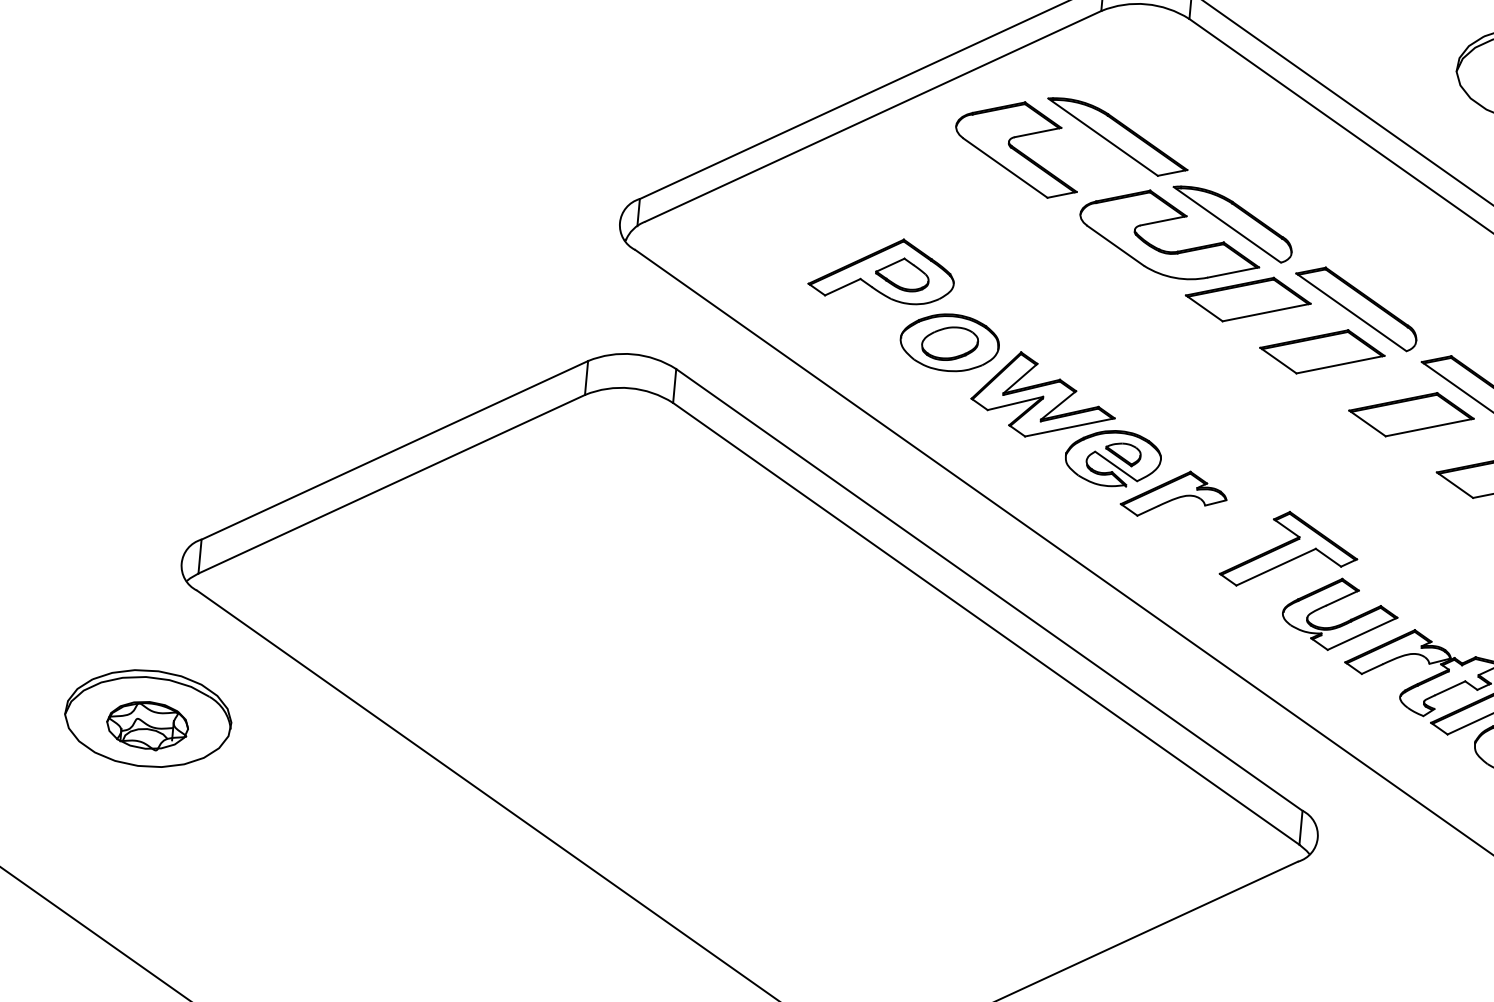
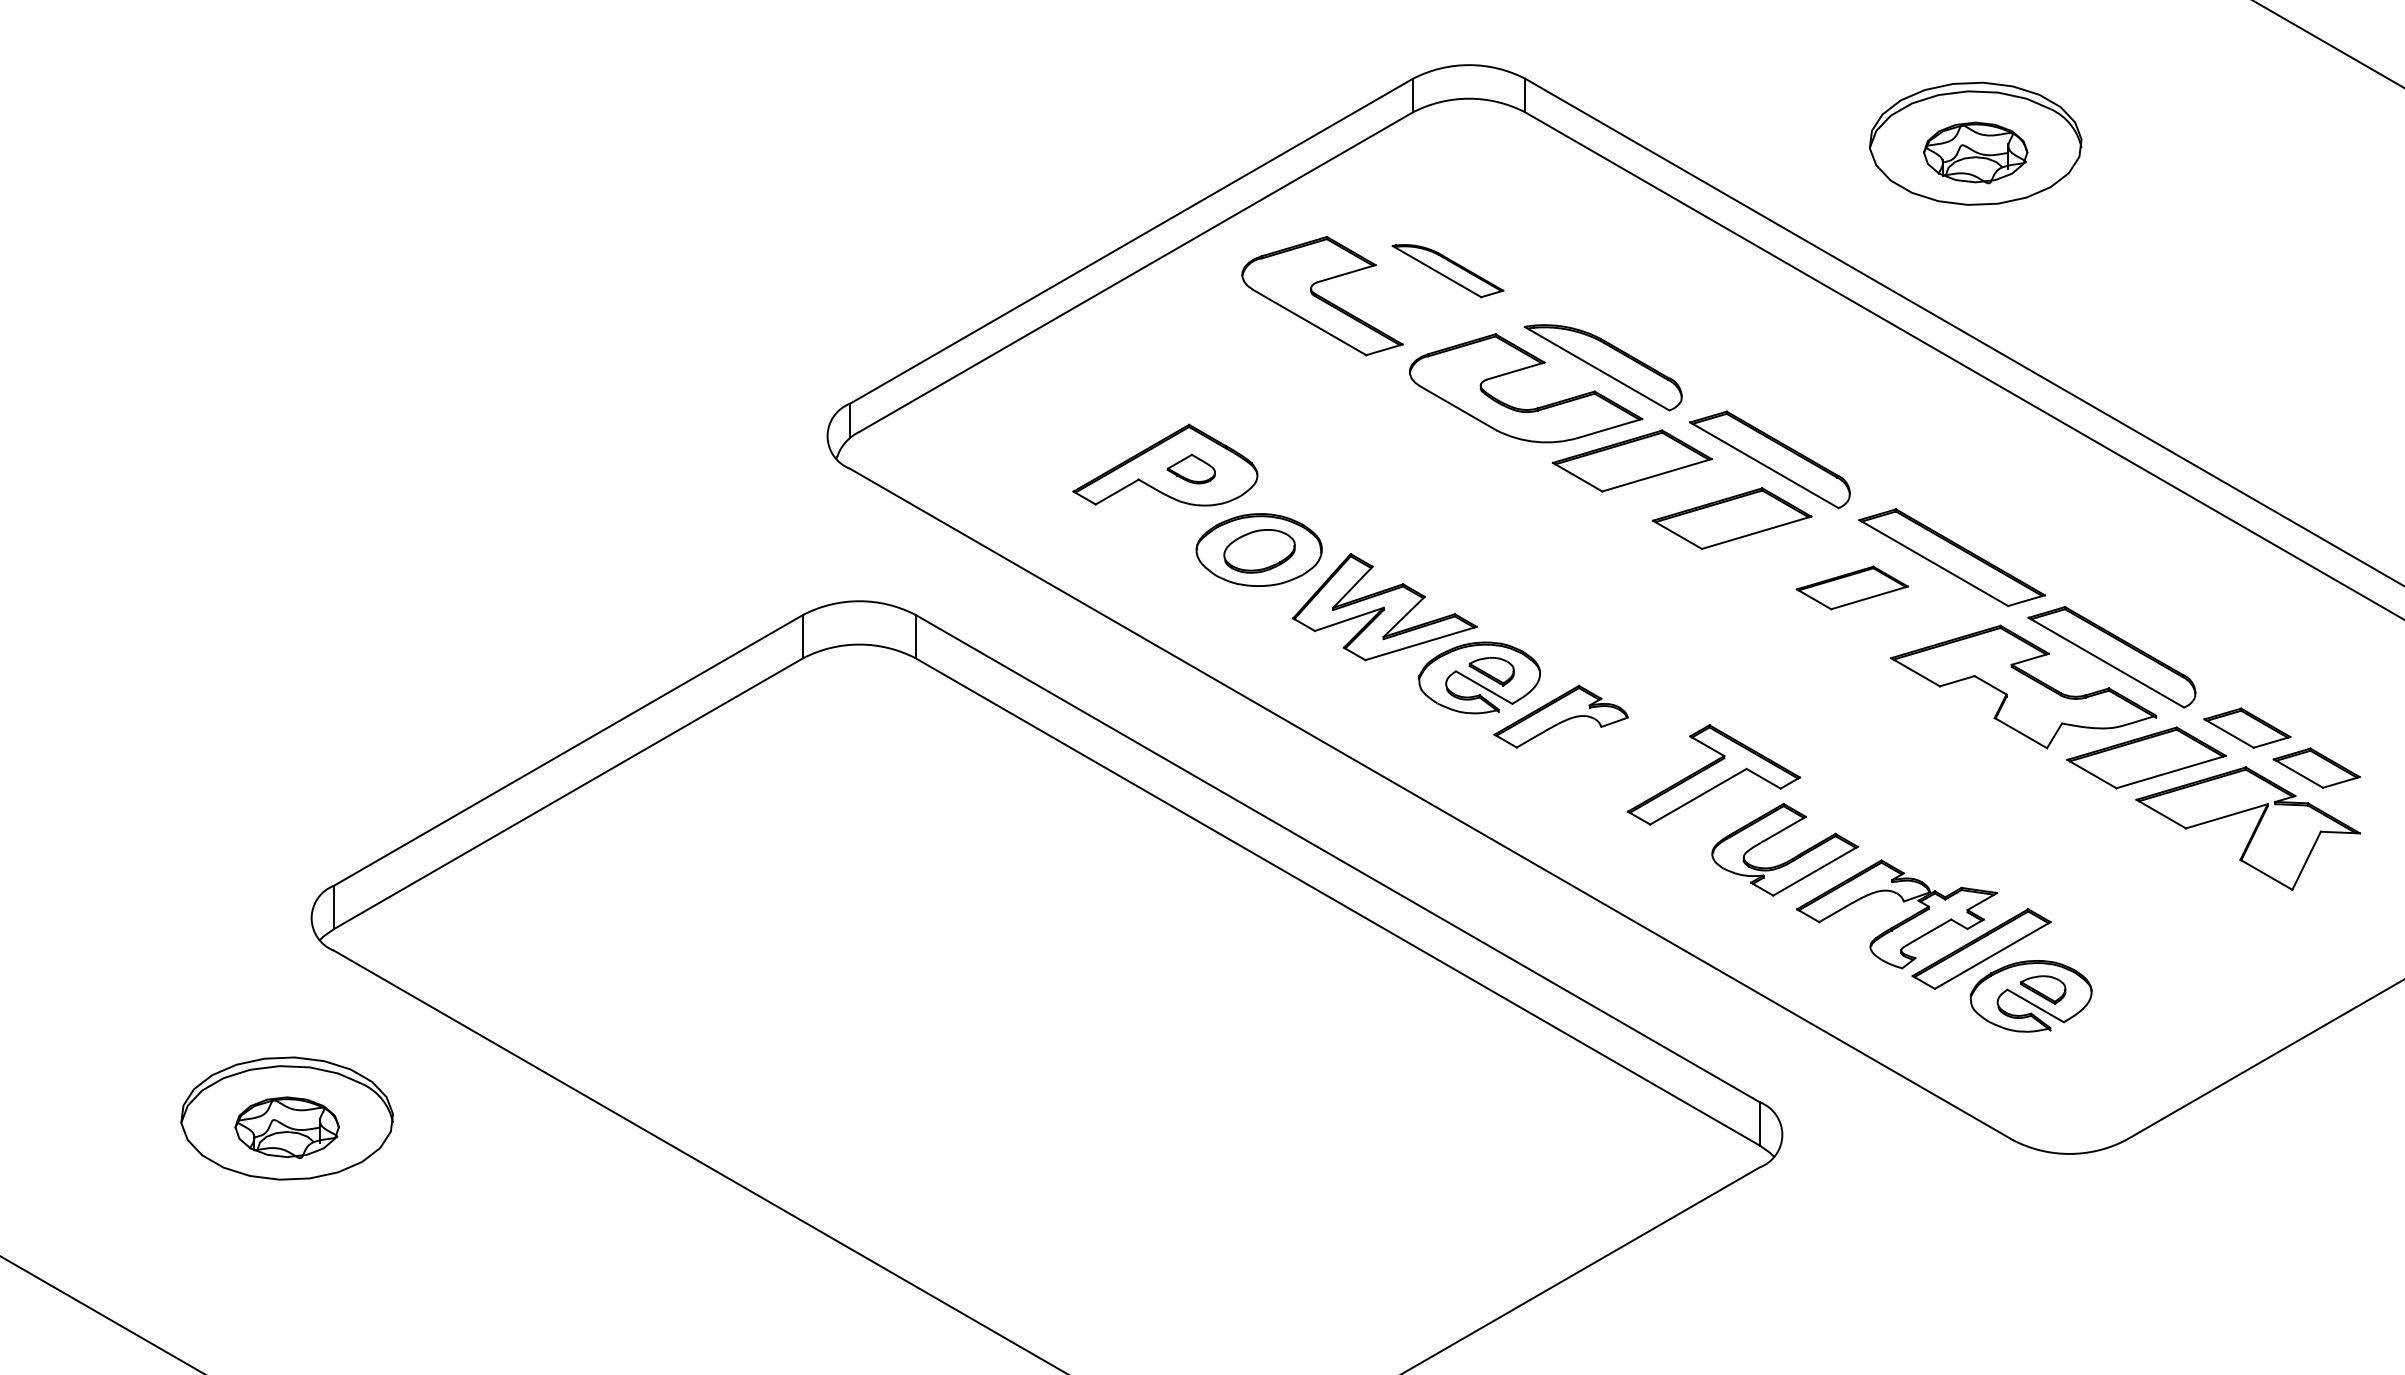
part: (1117, 137) -> (1447, 270), size x0.6
part: (902, 274) -> (1191, 468), size x0.7
part: (1411, 414) -> (1852, 587), size x0.7

